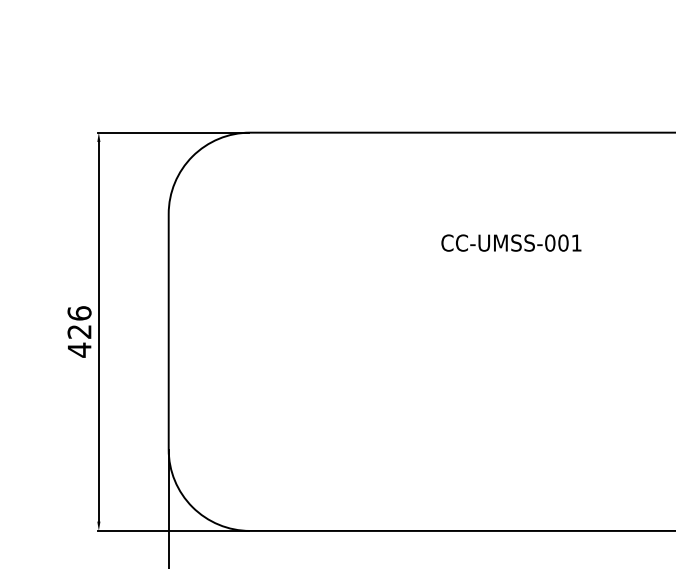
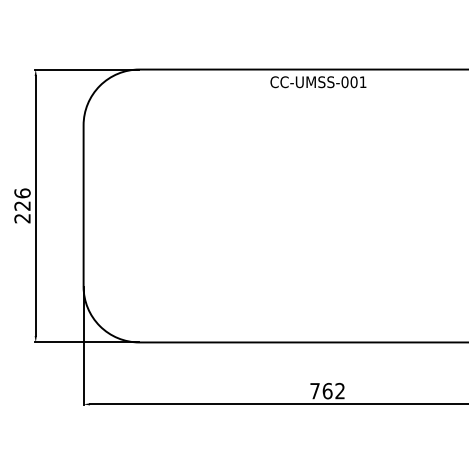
text: (511, 243) -> (318, 82), moved
text: (79, 350) -> (22, 218), 426 -> 226

